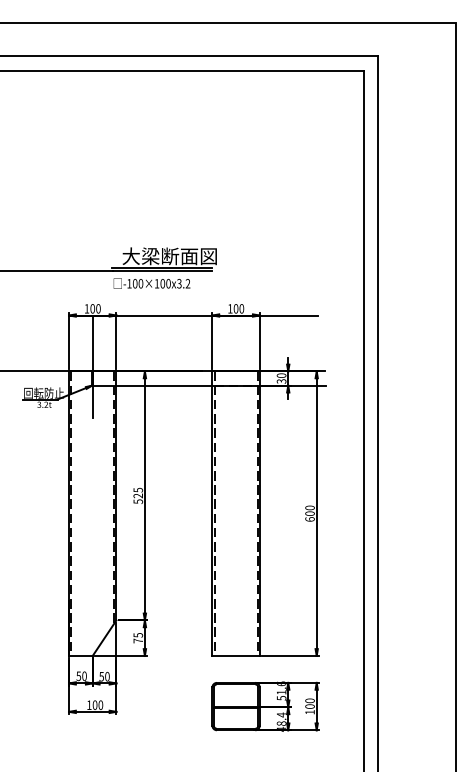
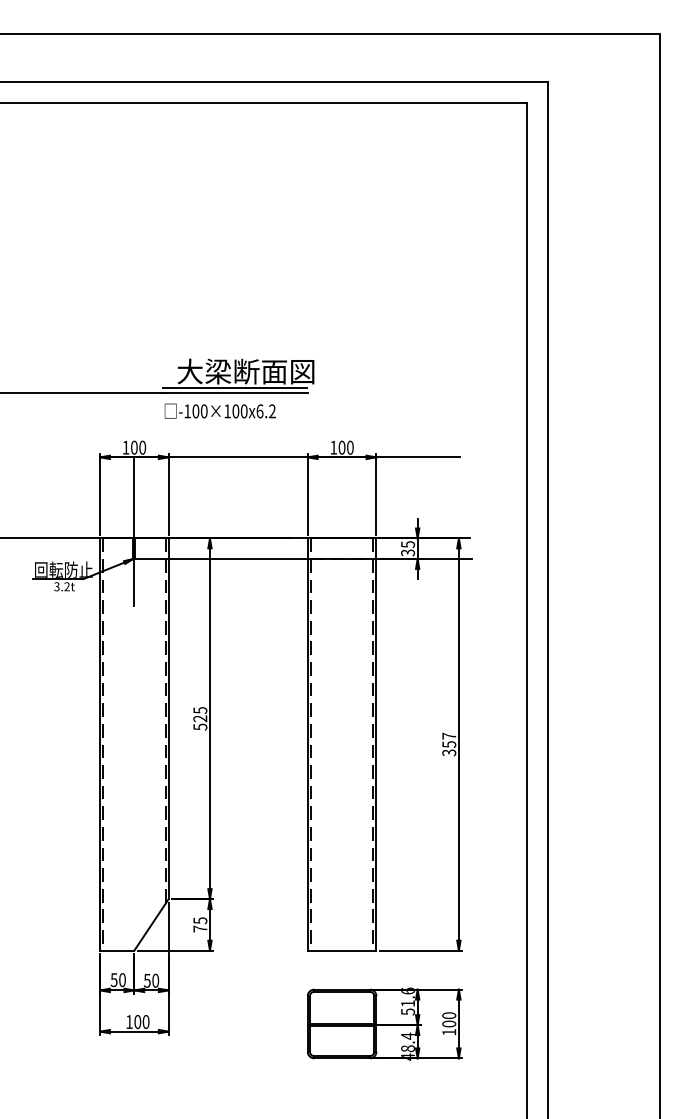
text: (179, 283) -> (260, 410), -100×100x3.2 -> -100×100x6.2
text: (281, 375) -> (407, 544), 30 -> 35
text: (309, 513) -> (448, 744), 600 -> 357

